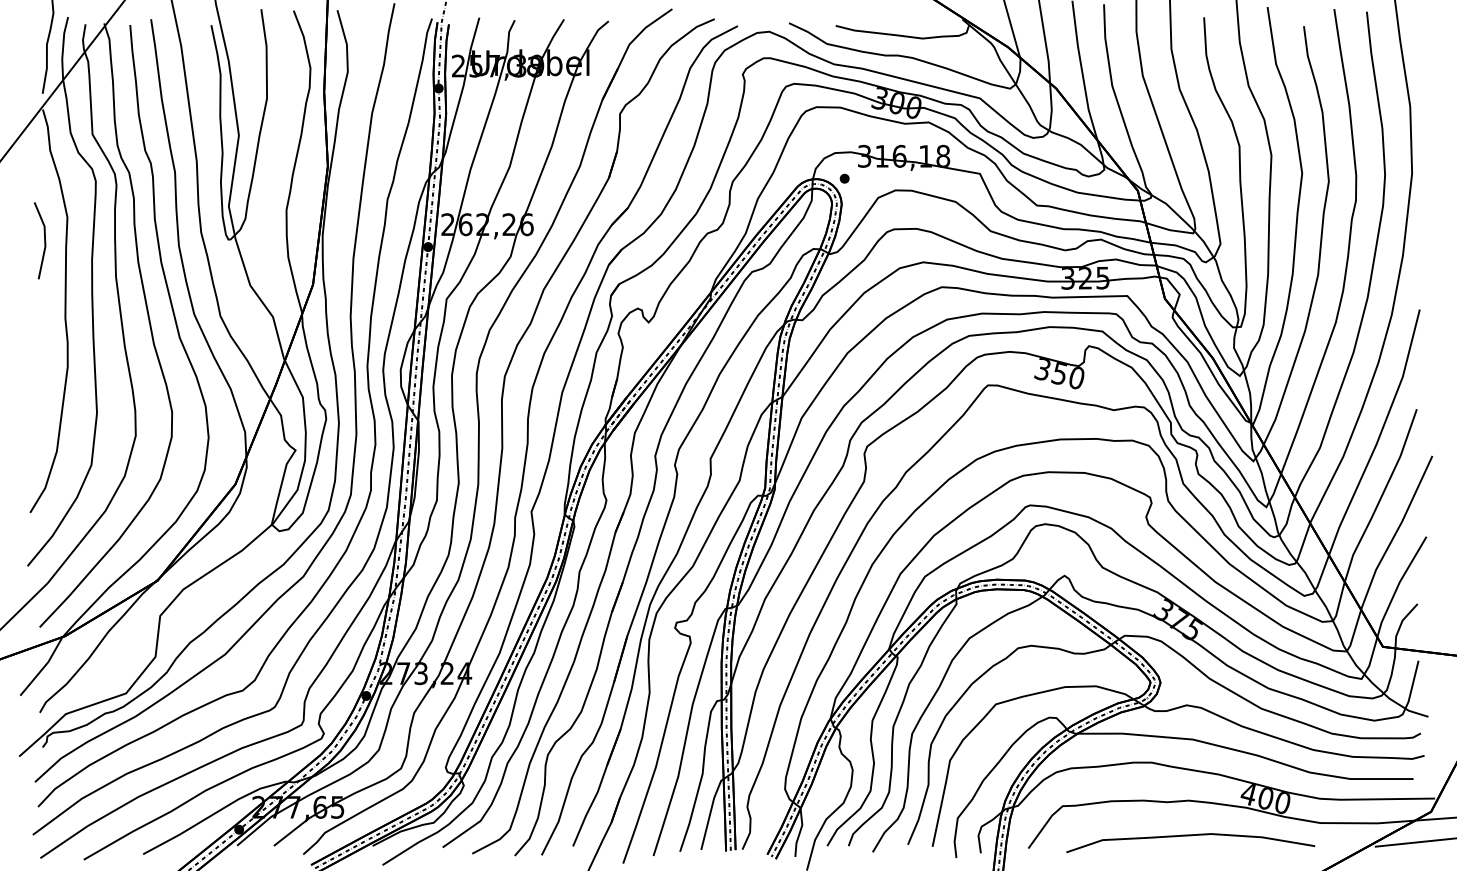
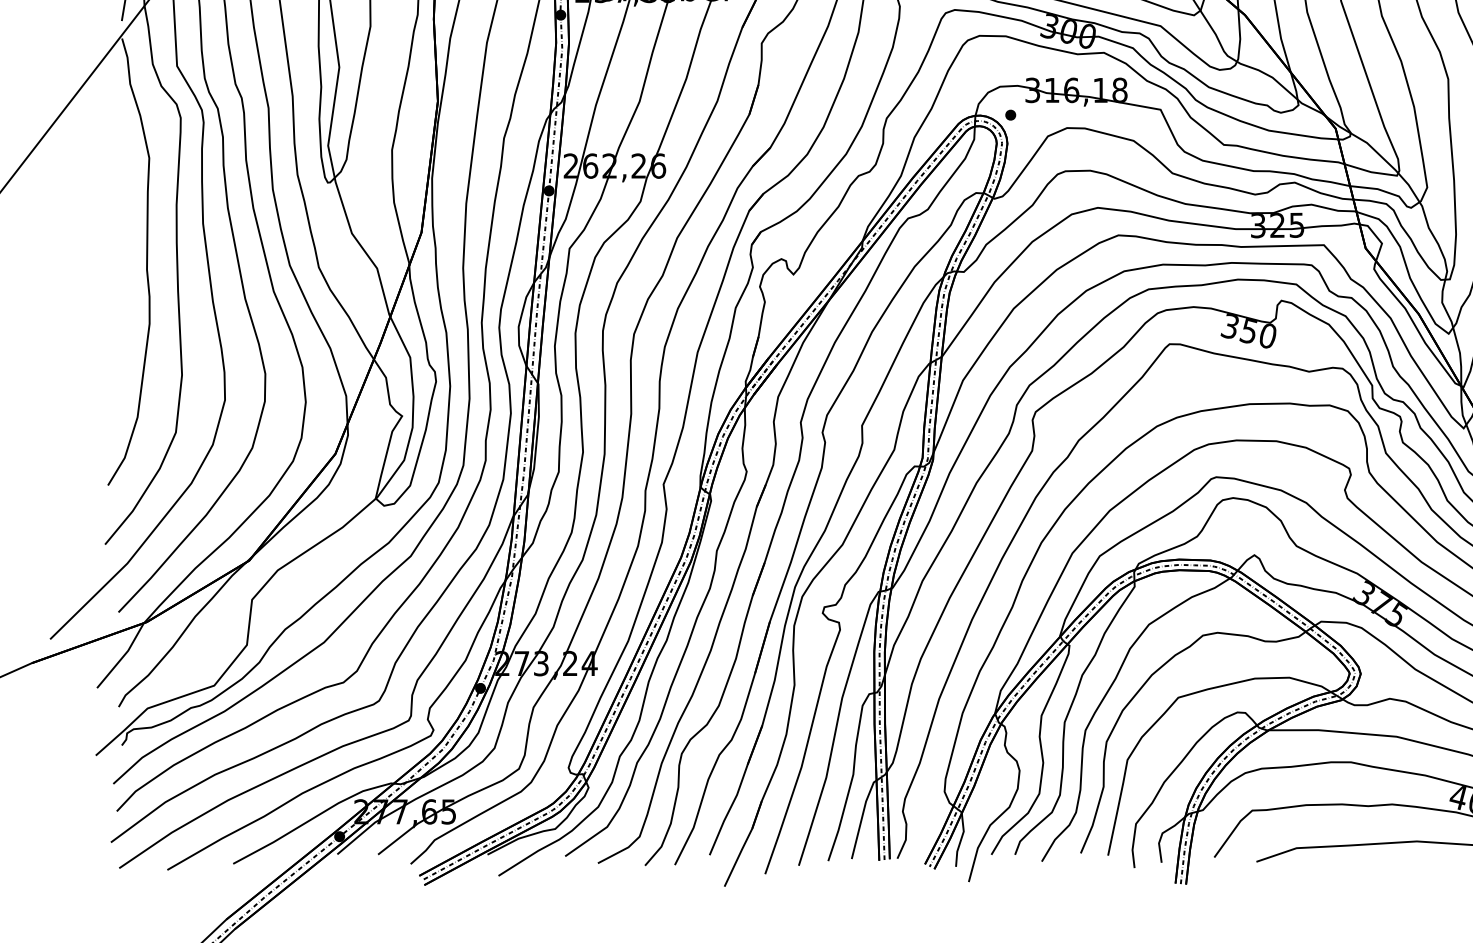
line: (44, 240) -> (123, 183), removed

